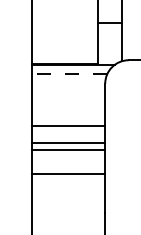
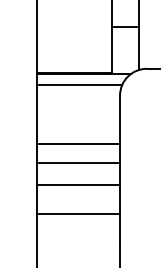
line: (69, 74) -> (79, 84), dashed -> solid
line: (68, 150) -> (78, 185), moved
line: (68, 174) -> (78, 213), moved

